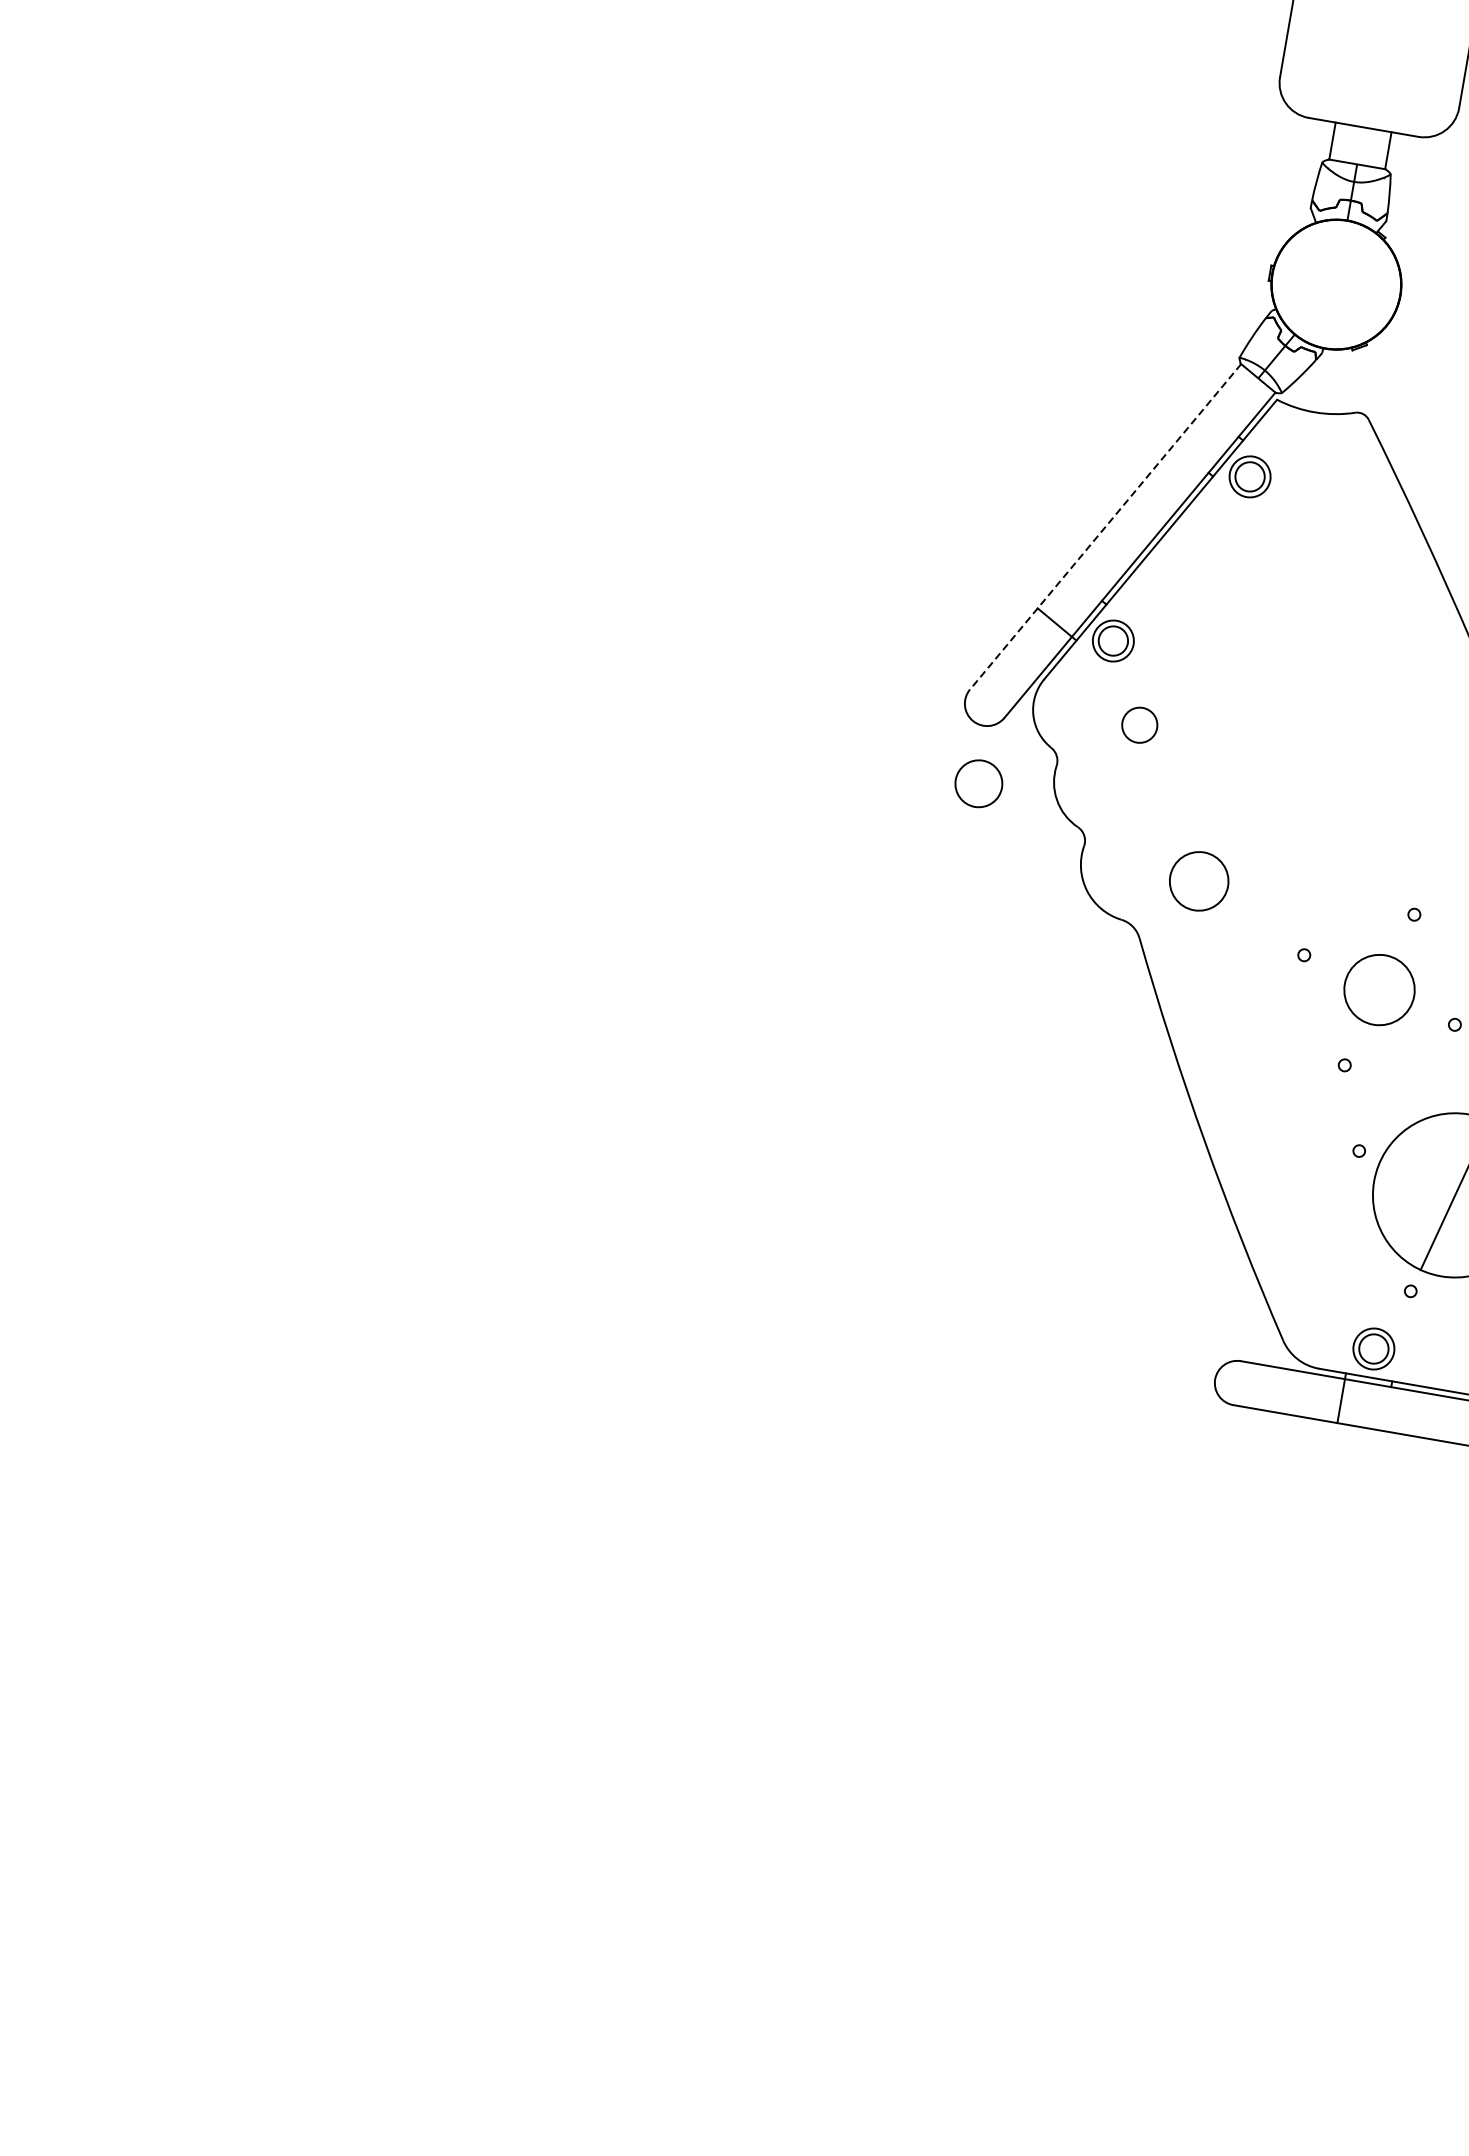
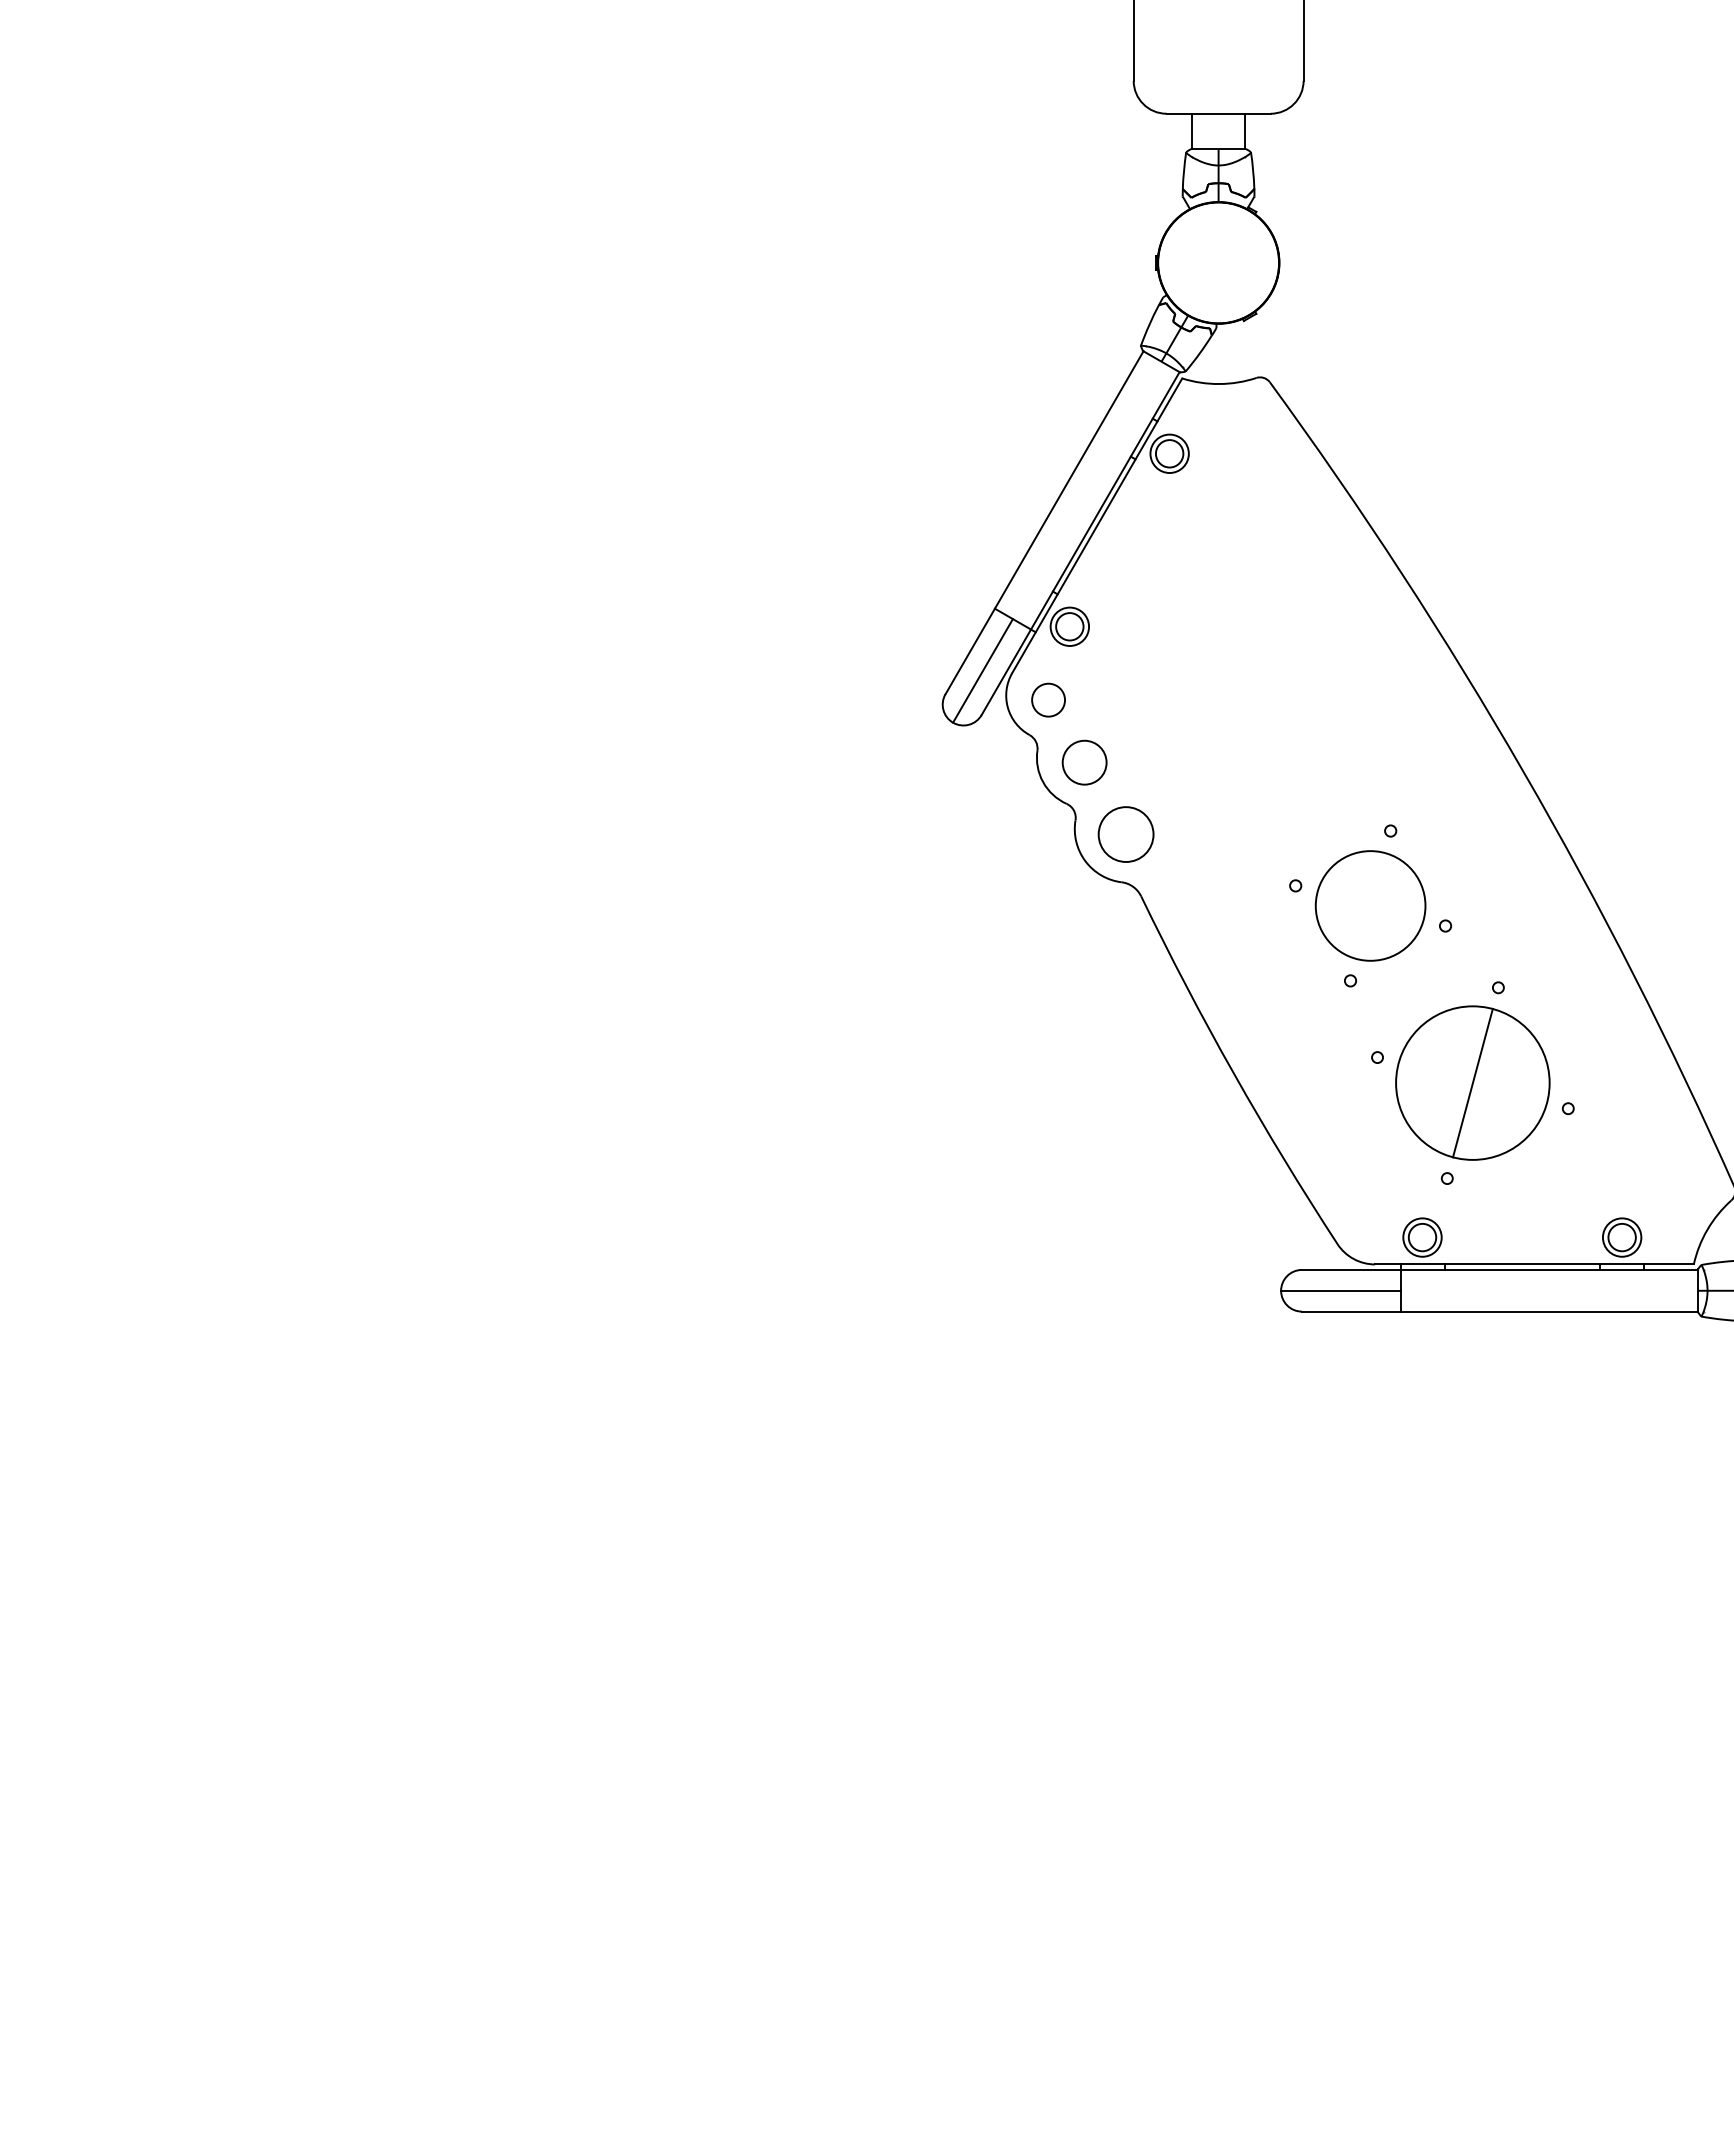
line: (1105, 527) -> (1044, 523), dashed -> solid
line: (1013, 671) -> (982, 670), added
circle: (1139, 724) -> (1048, 699), moved
circle: (978, 783) -> (1084, 762), moved
circle: (1198, 881) -> (1125, 834), moved
circle: (1379, 989) -> (1370, 905), size x1.67
line: (1277, 1389) -> (1340, 1290), added

